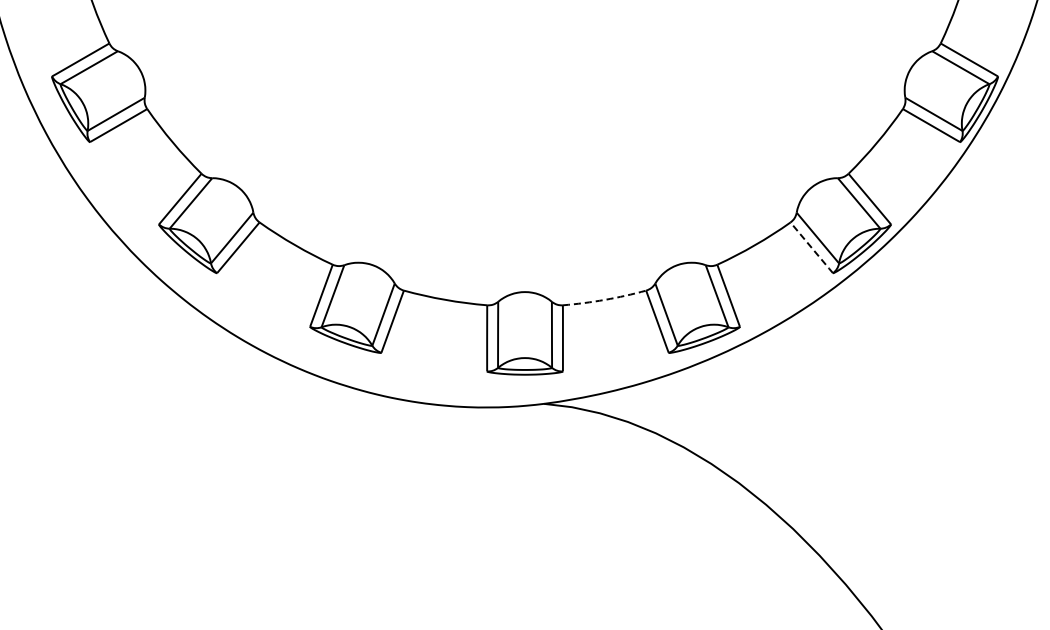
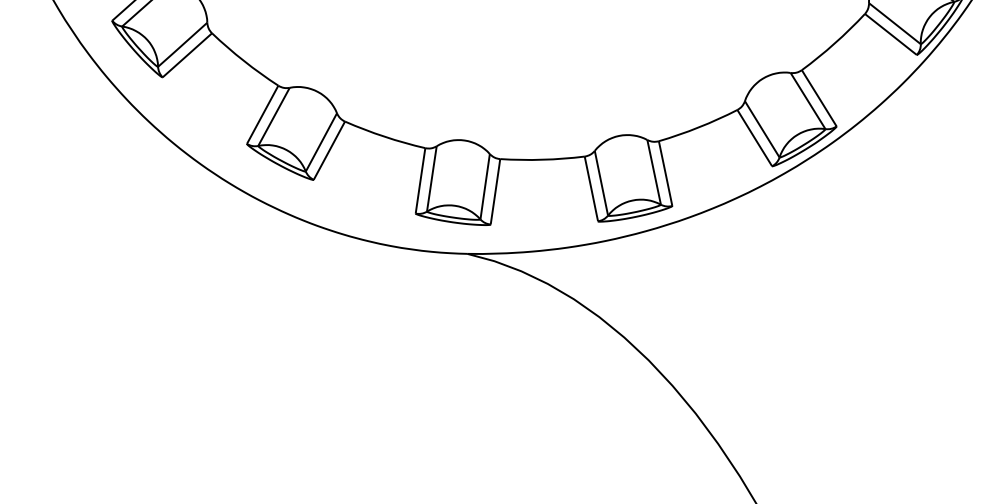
line: (812, 248) -> (755, 138), dashed -> solid
arc: (604, 299) -> (542, 159), dashed -> solid

